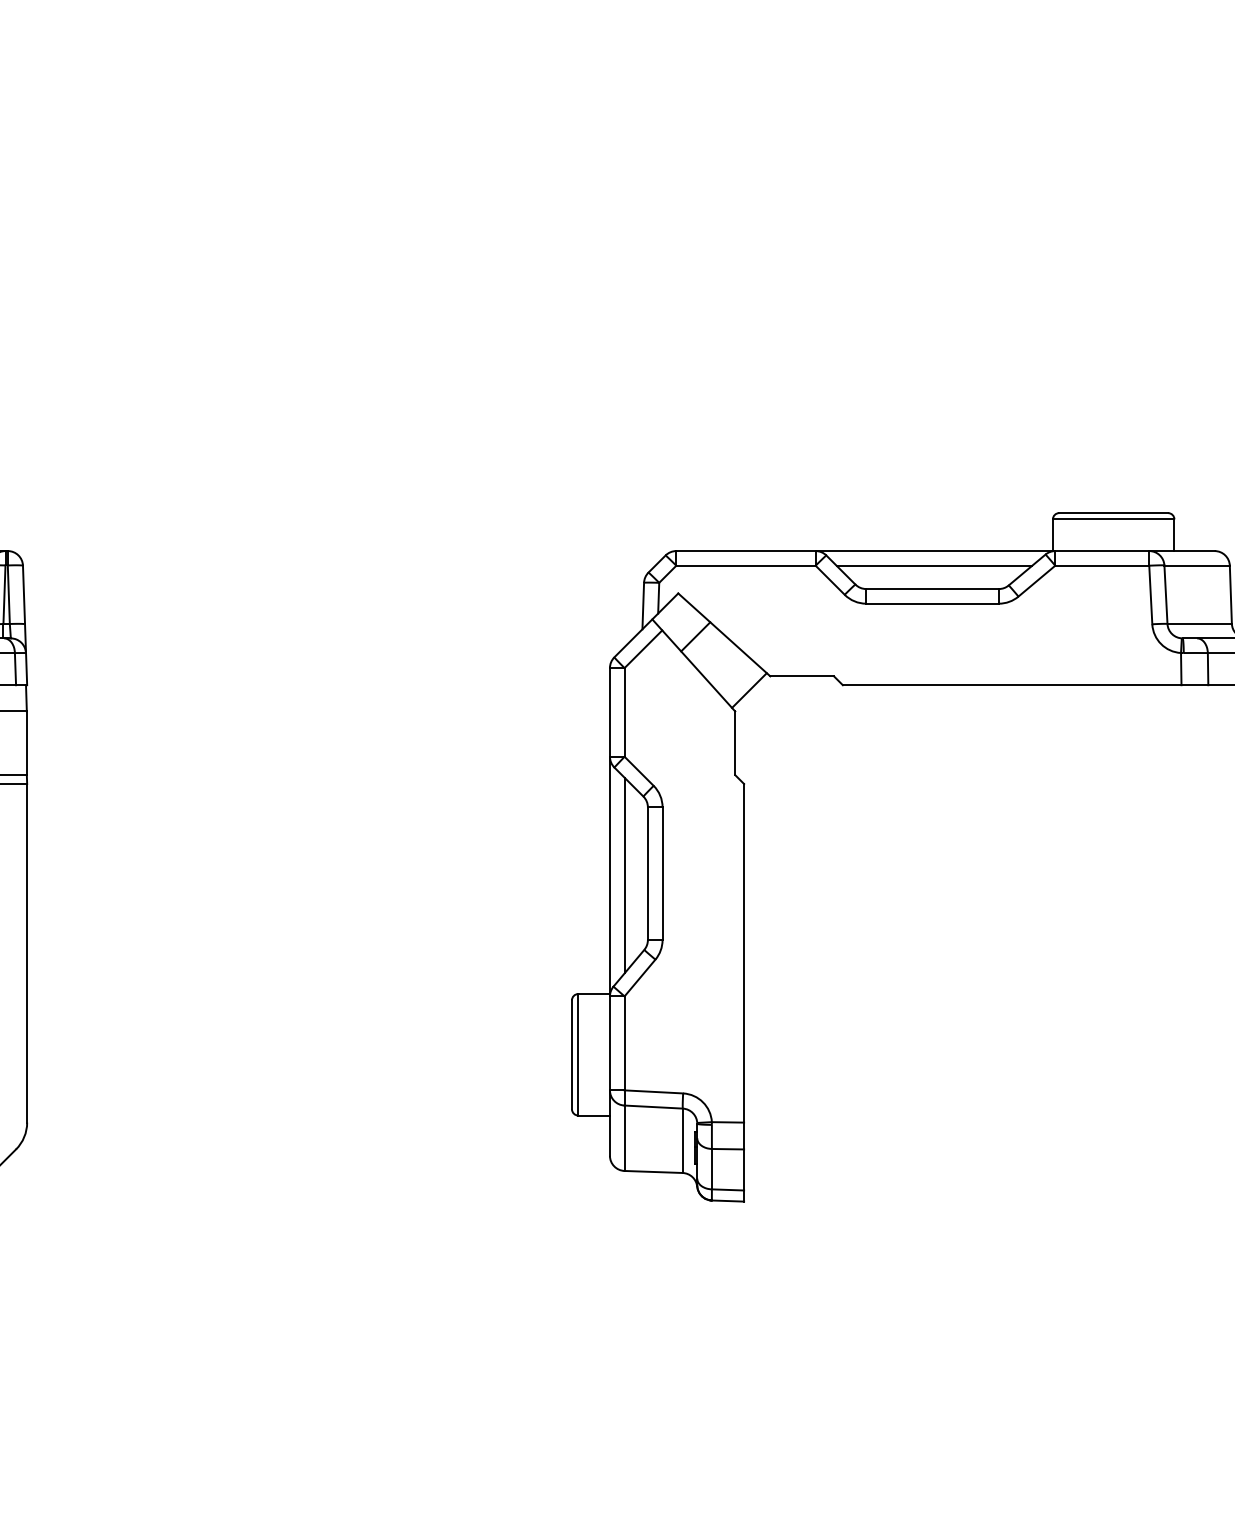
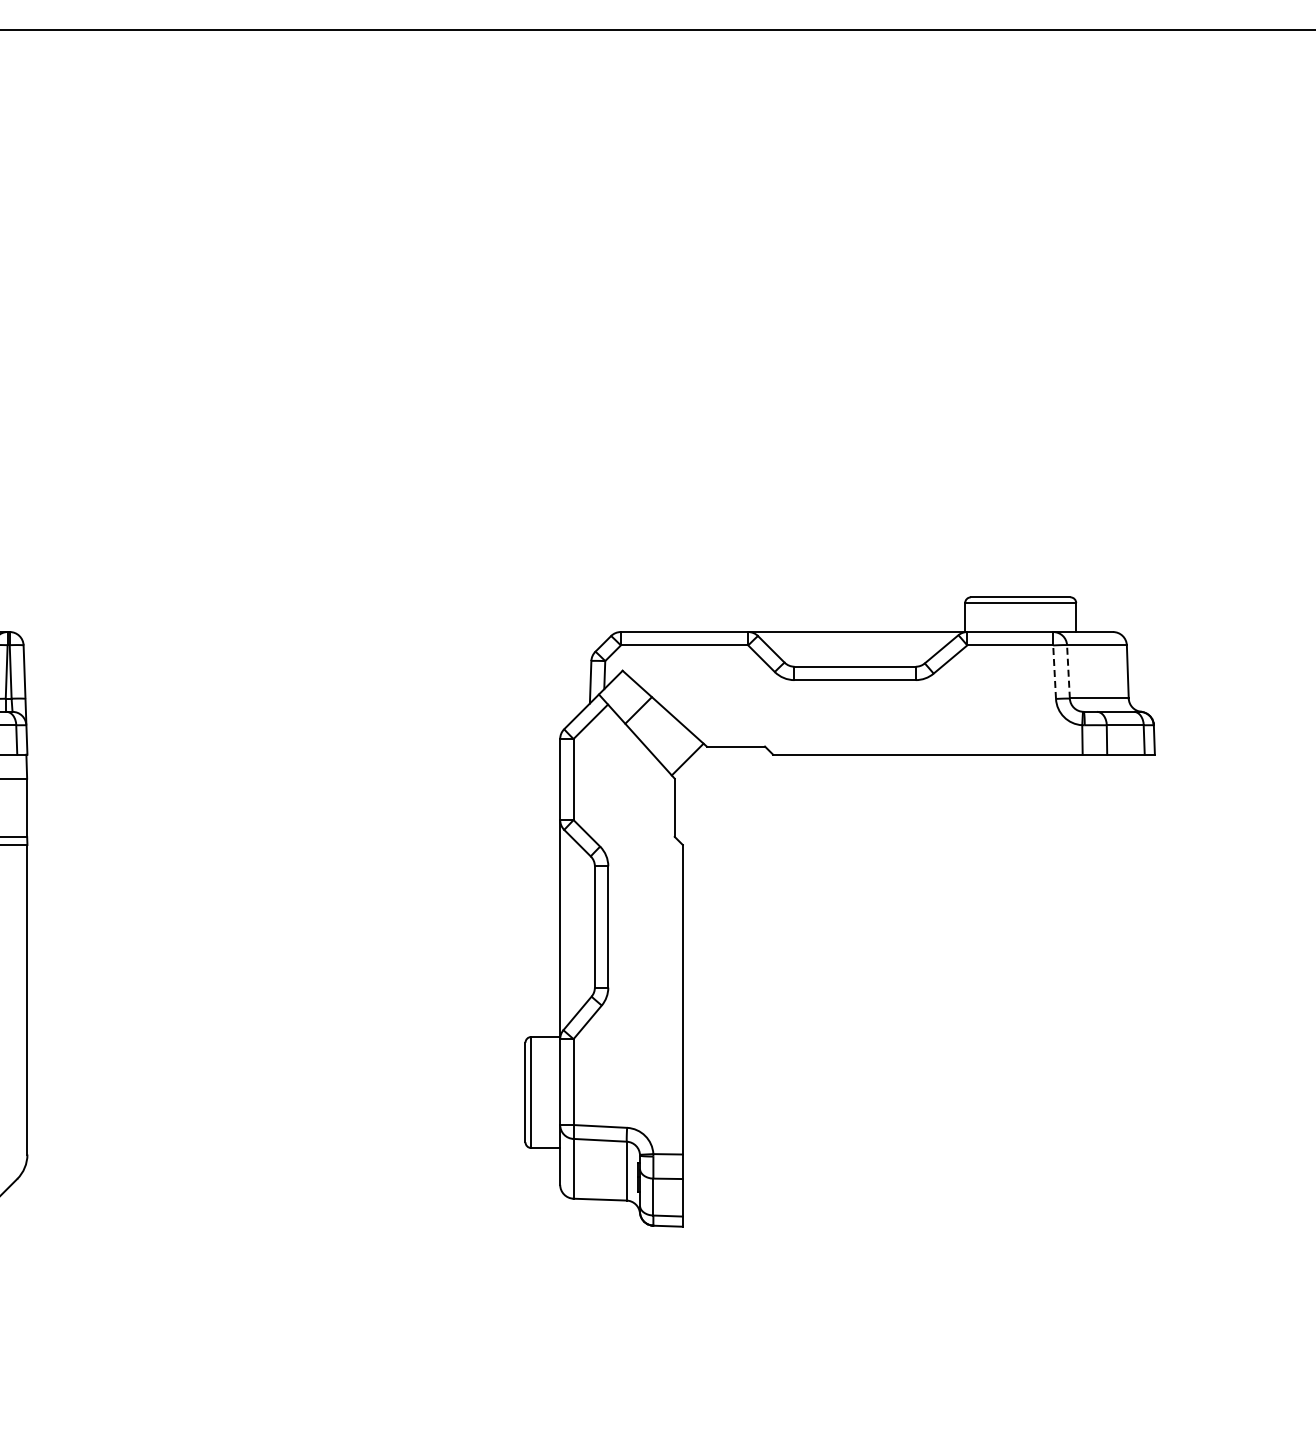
line: (934, 565) -> (856, 645), removed
line: (1165, 594) -> (1068, 671), solid -> dashed
line: (1150, 595) -> (1054, 672), solid -> dashed
line: (624, 875) -> (573, 928), removed

